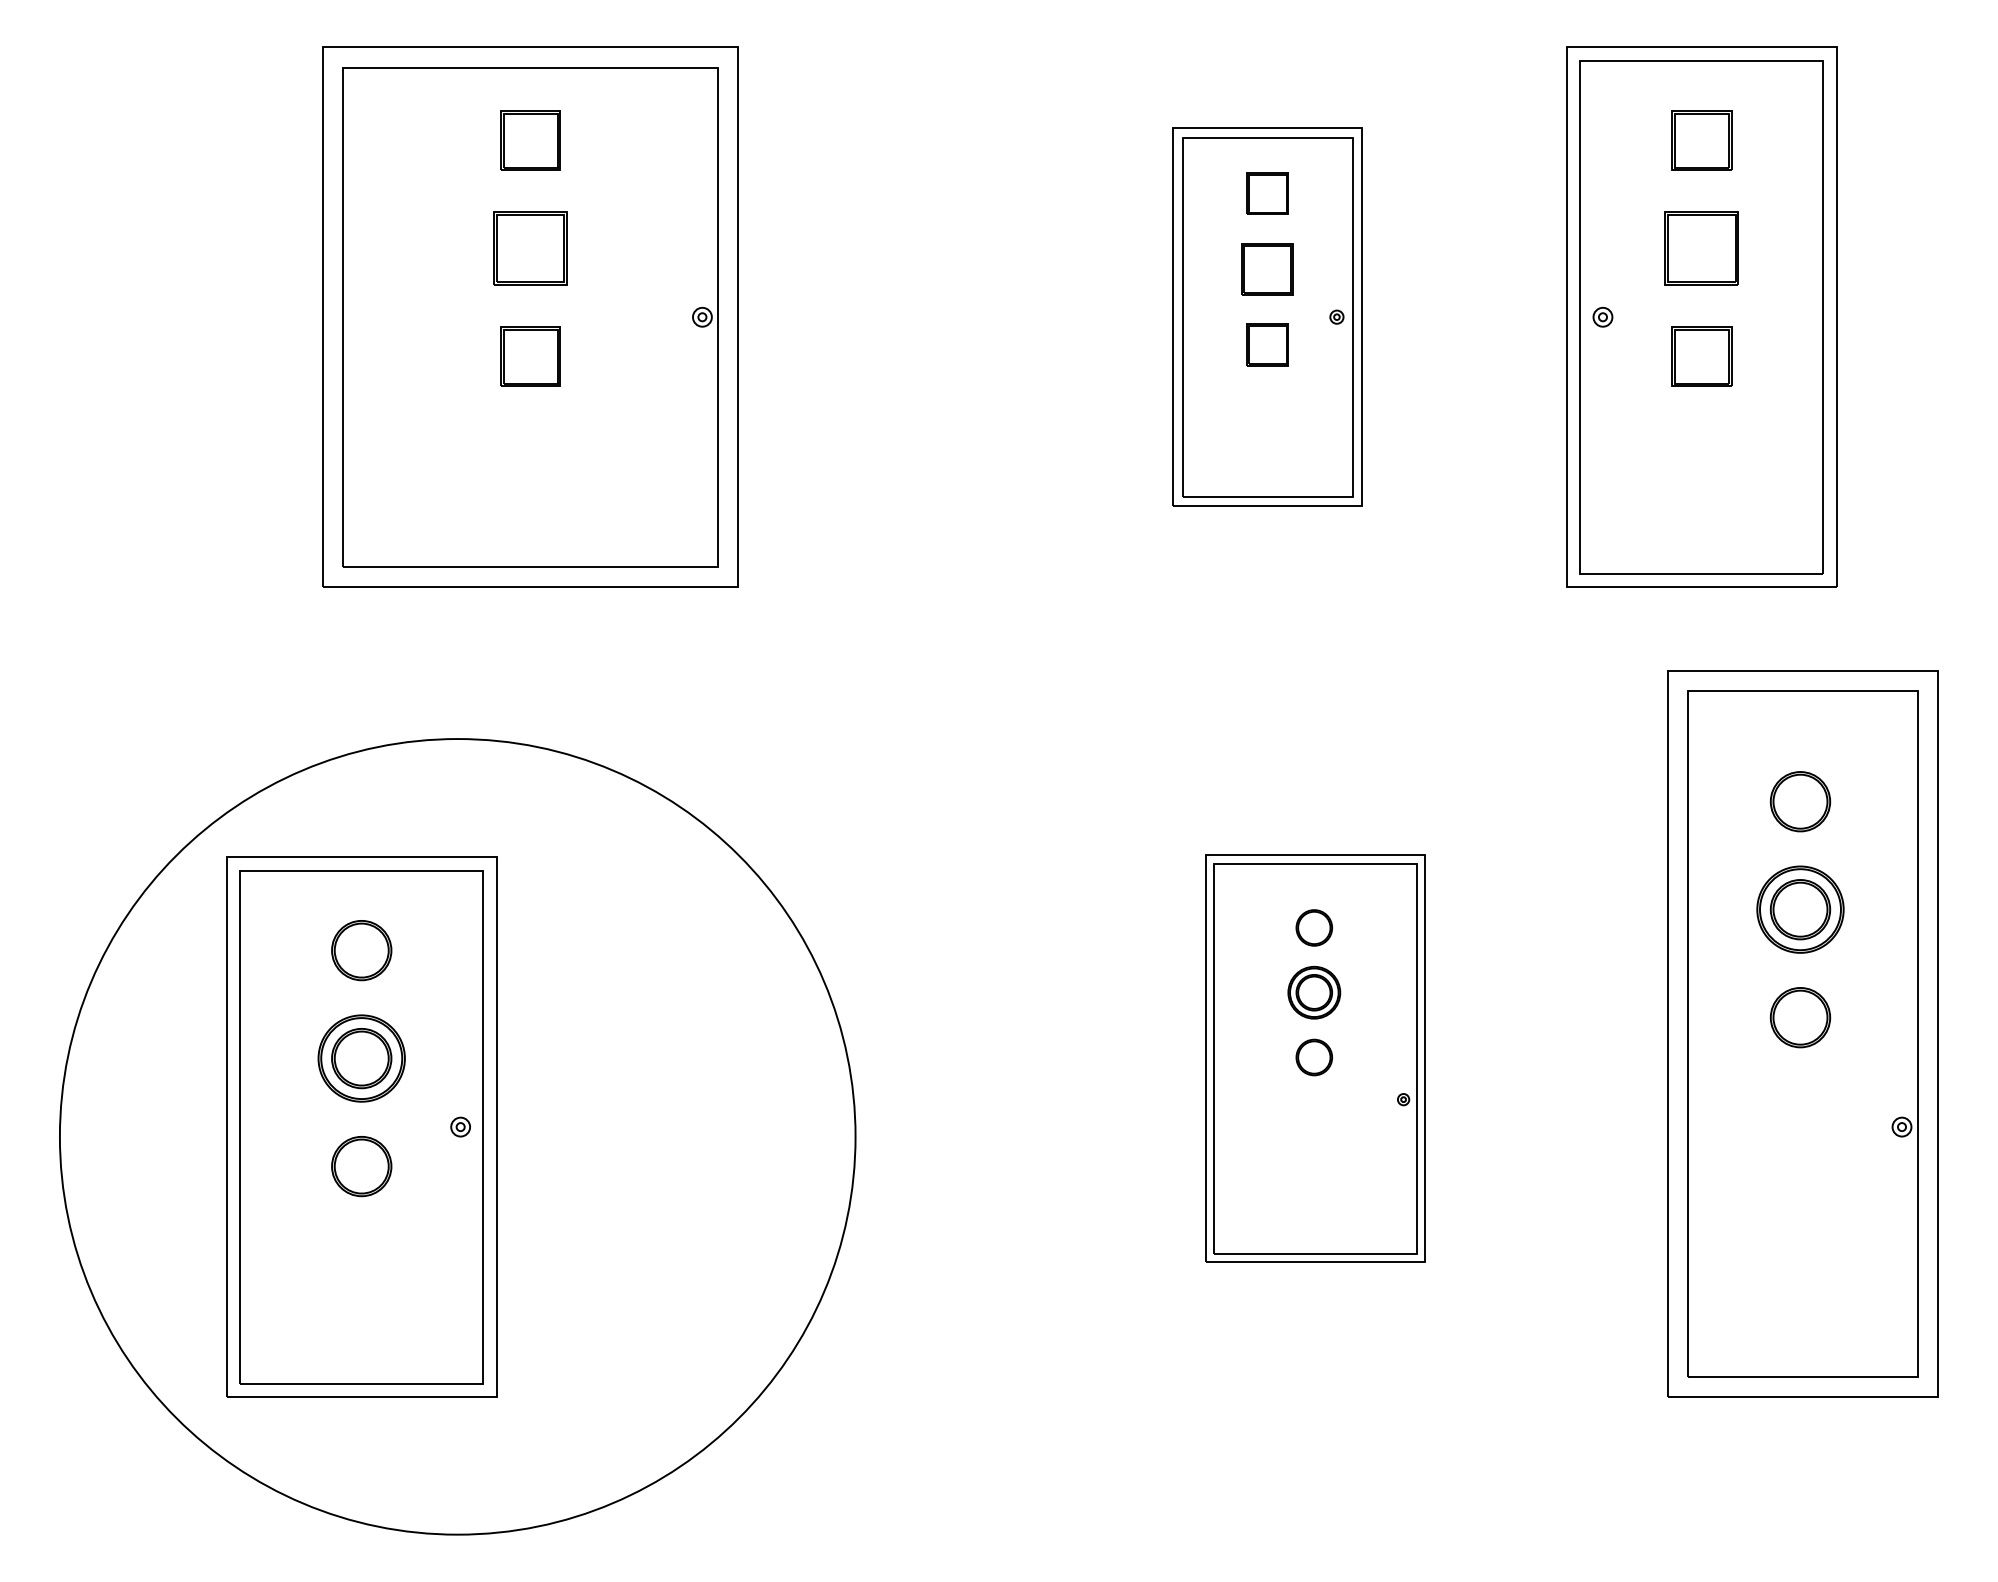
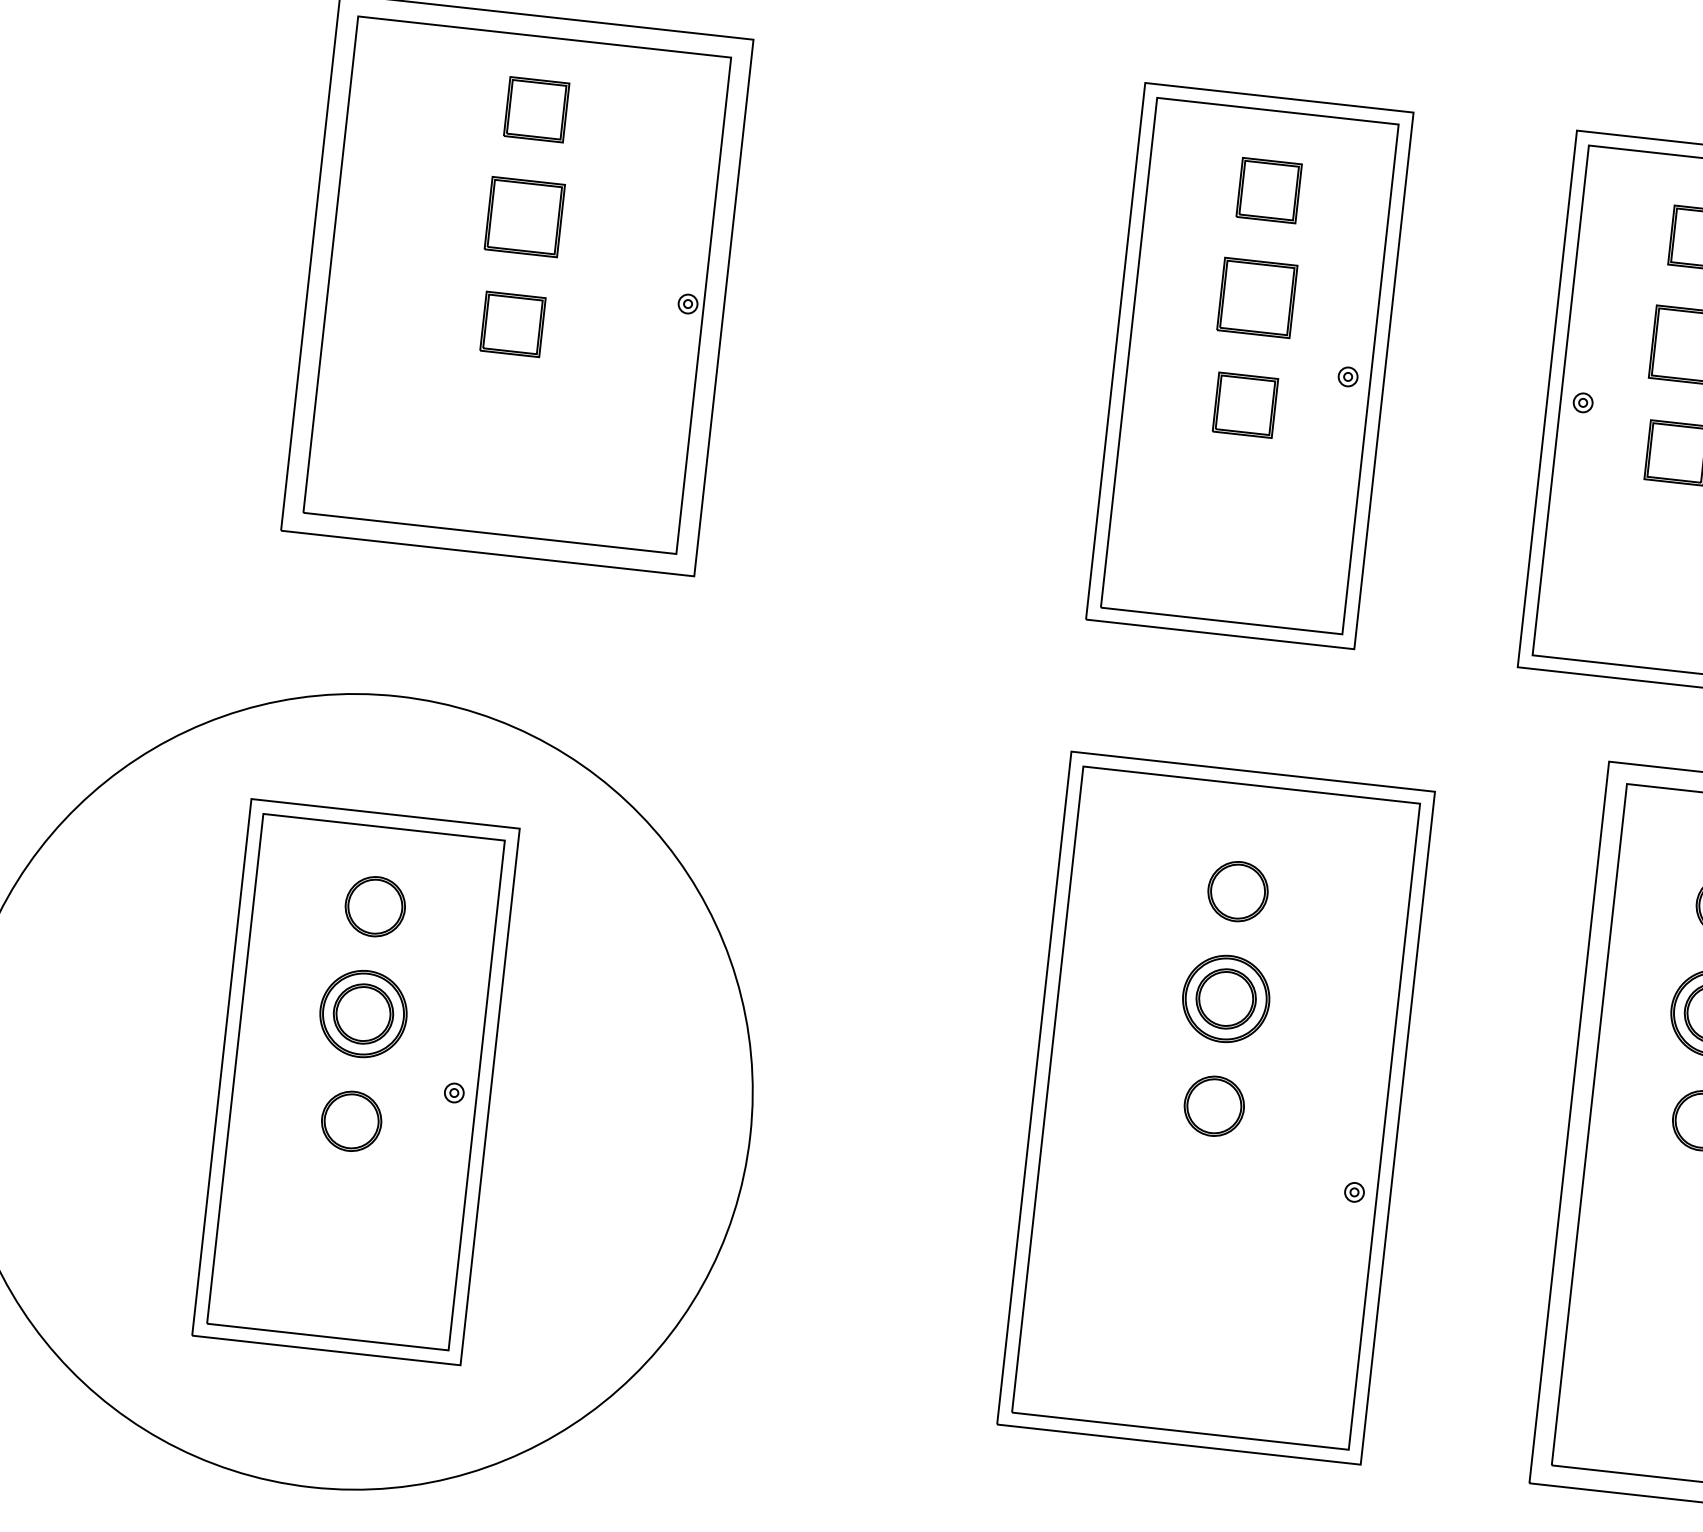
part: (1267, 316) -> (1249, 365), size x1.43
part: (1315, 1058) -> (1216, 1108), size x1.67
part: (361, 1126) -> (355, 1081), moved

